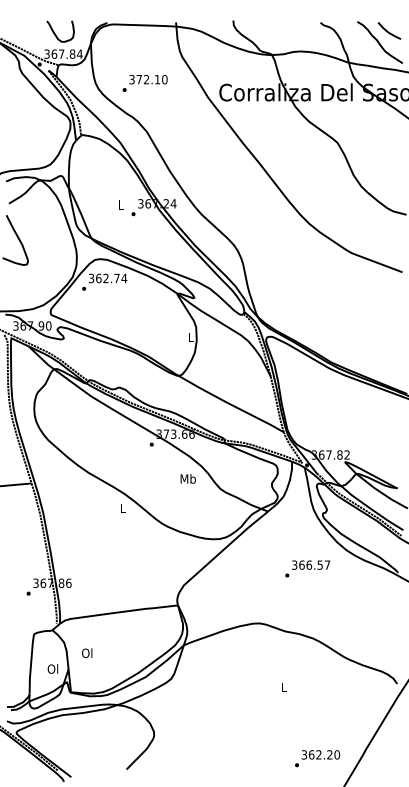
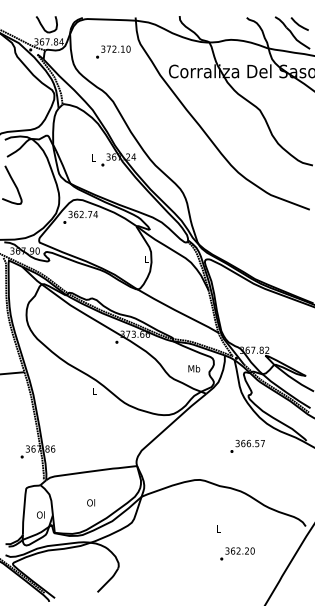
text: (144, 82) -> (112, 51), moved
text: (187, 478) -> (193, 368), moved
text: (307, 568) -> (247, 446), moved
text: (87, 653) -> (91, 503), moved
text: (317, 758) -> (237, 553), moved

